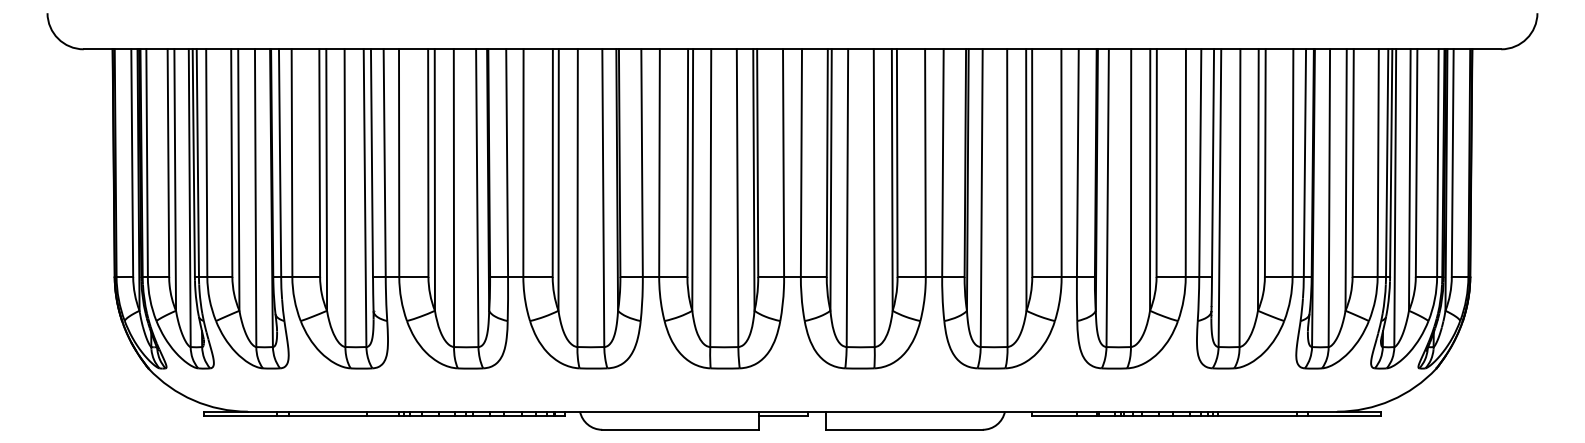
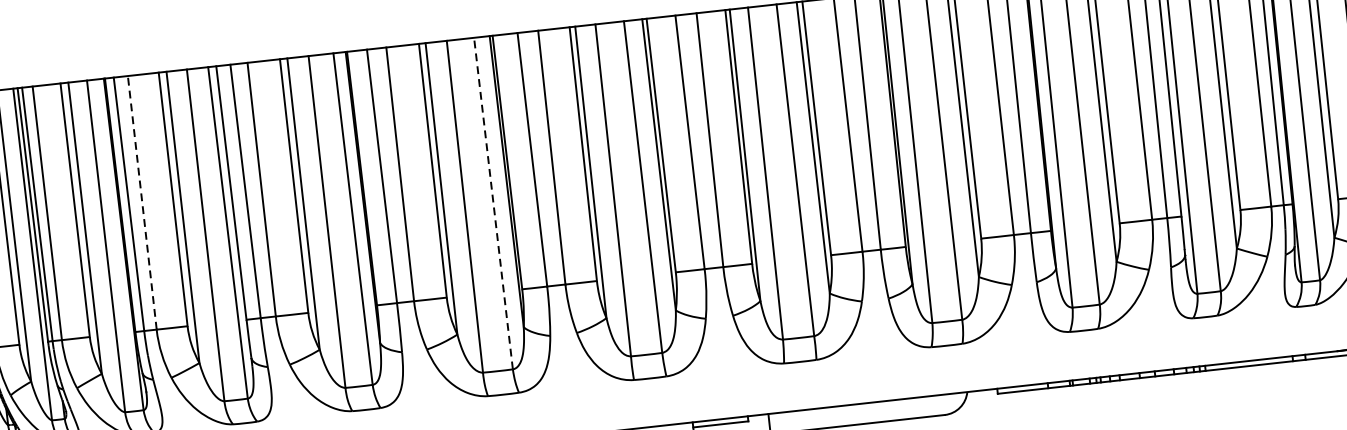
line: (292, 163) -> (142, 203), solid -> dashed
line: (603, 198) -> (493, 203), solid -> dashed

